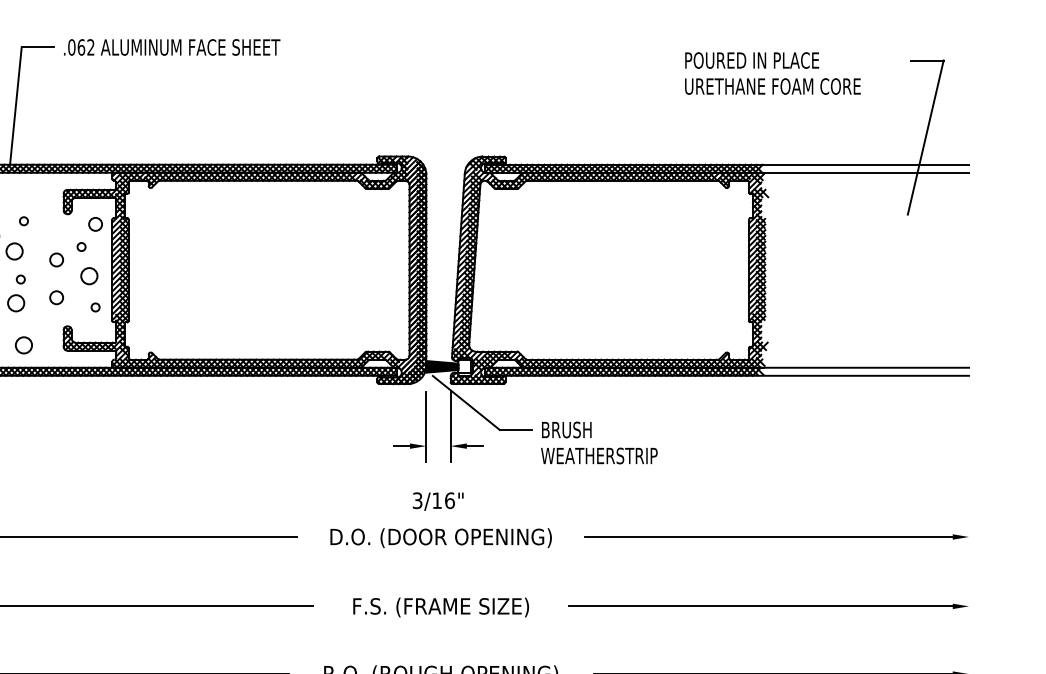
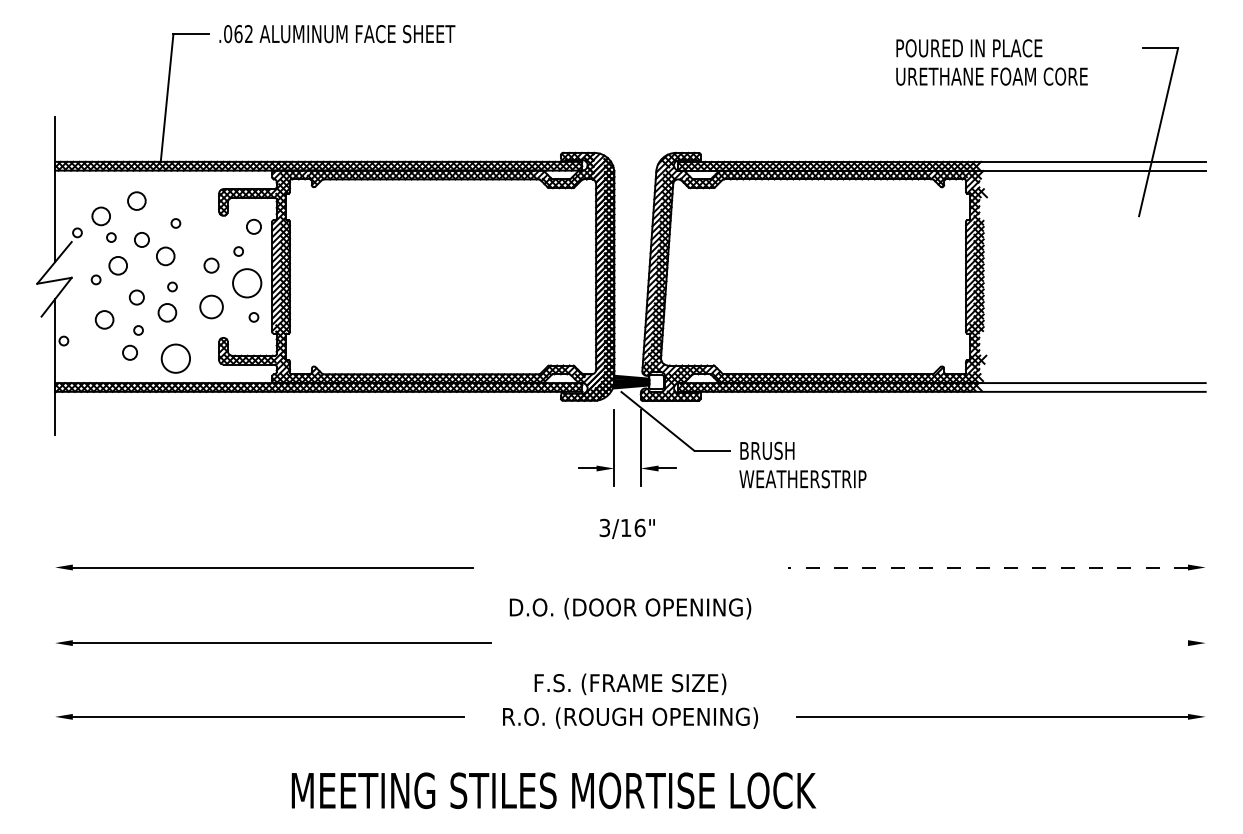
circle: (89, 276) -> (247, 283), size x1.6
circle: (56, 297) -> (211, 306), size x1.6
circle: (23, 345) -> (175, 358), size x1.6
line: (768, 536) -> (987, 567), solid -> dashed
text: (441, 537) -> (630, 608), moved
line: (761, 606) -> (979, 643), removed
text: (441, 607) -> (630, 684), moved

